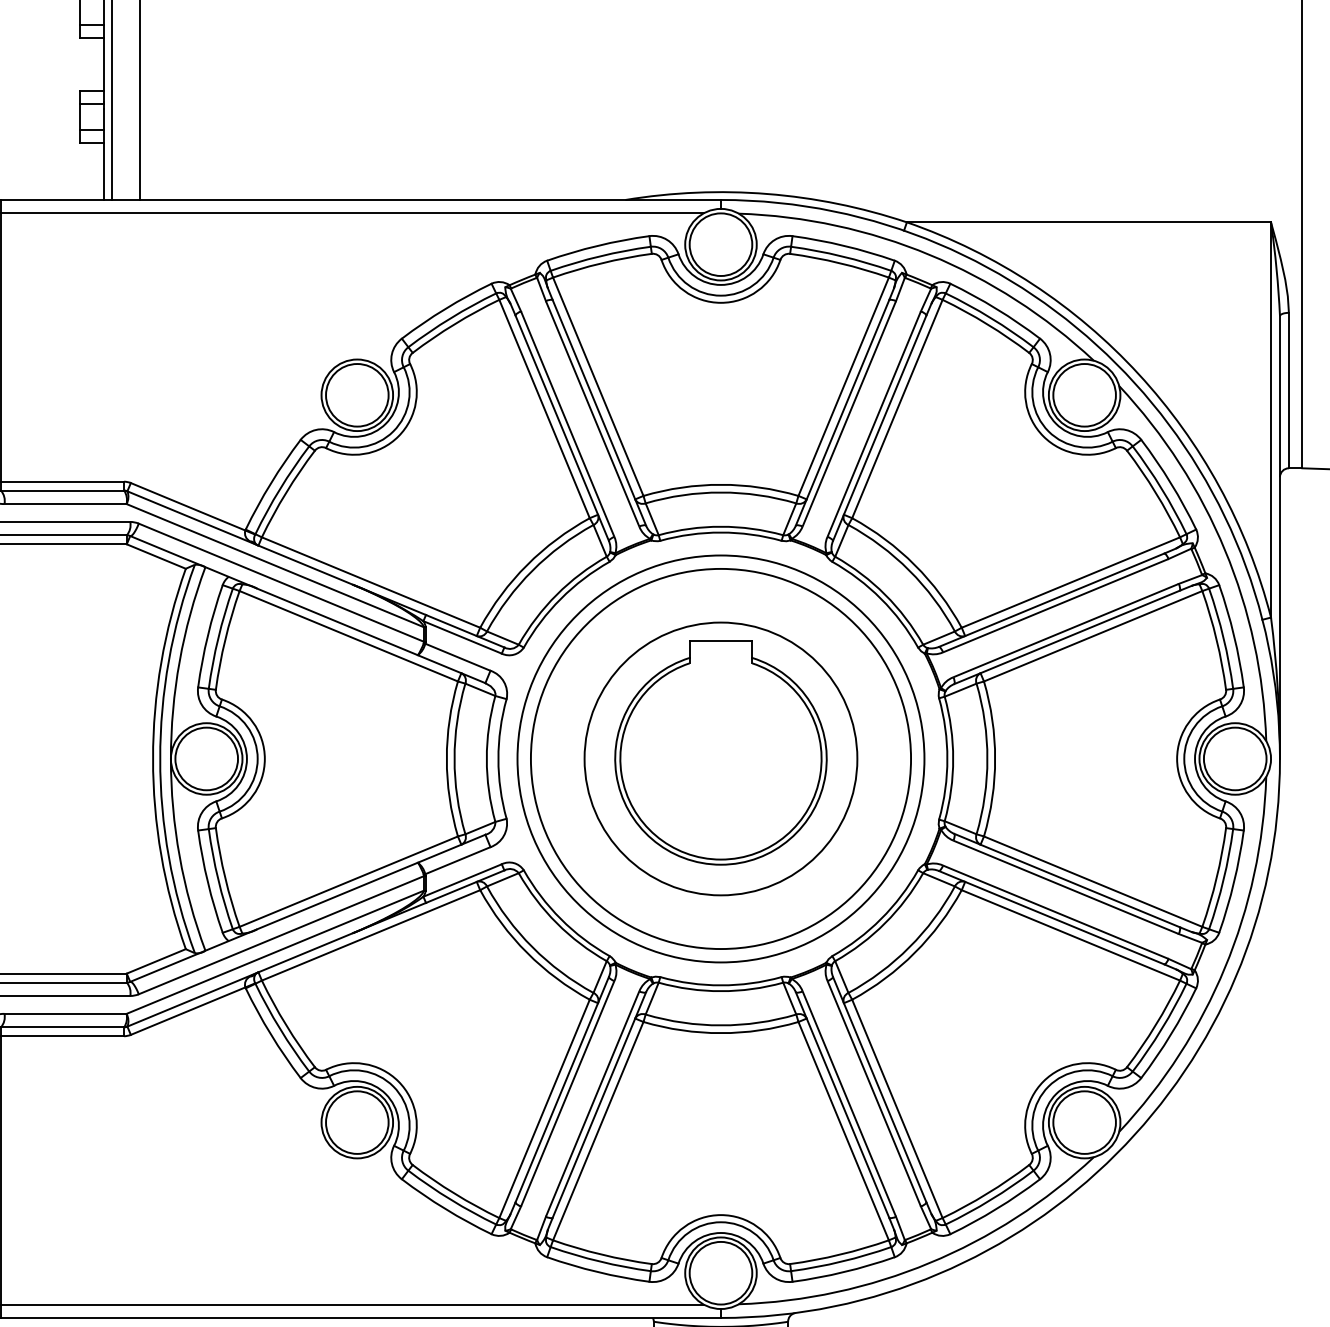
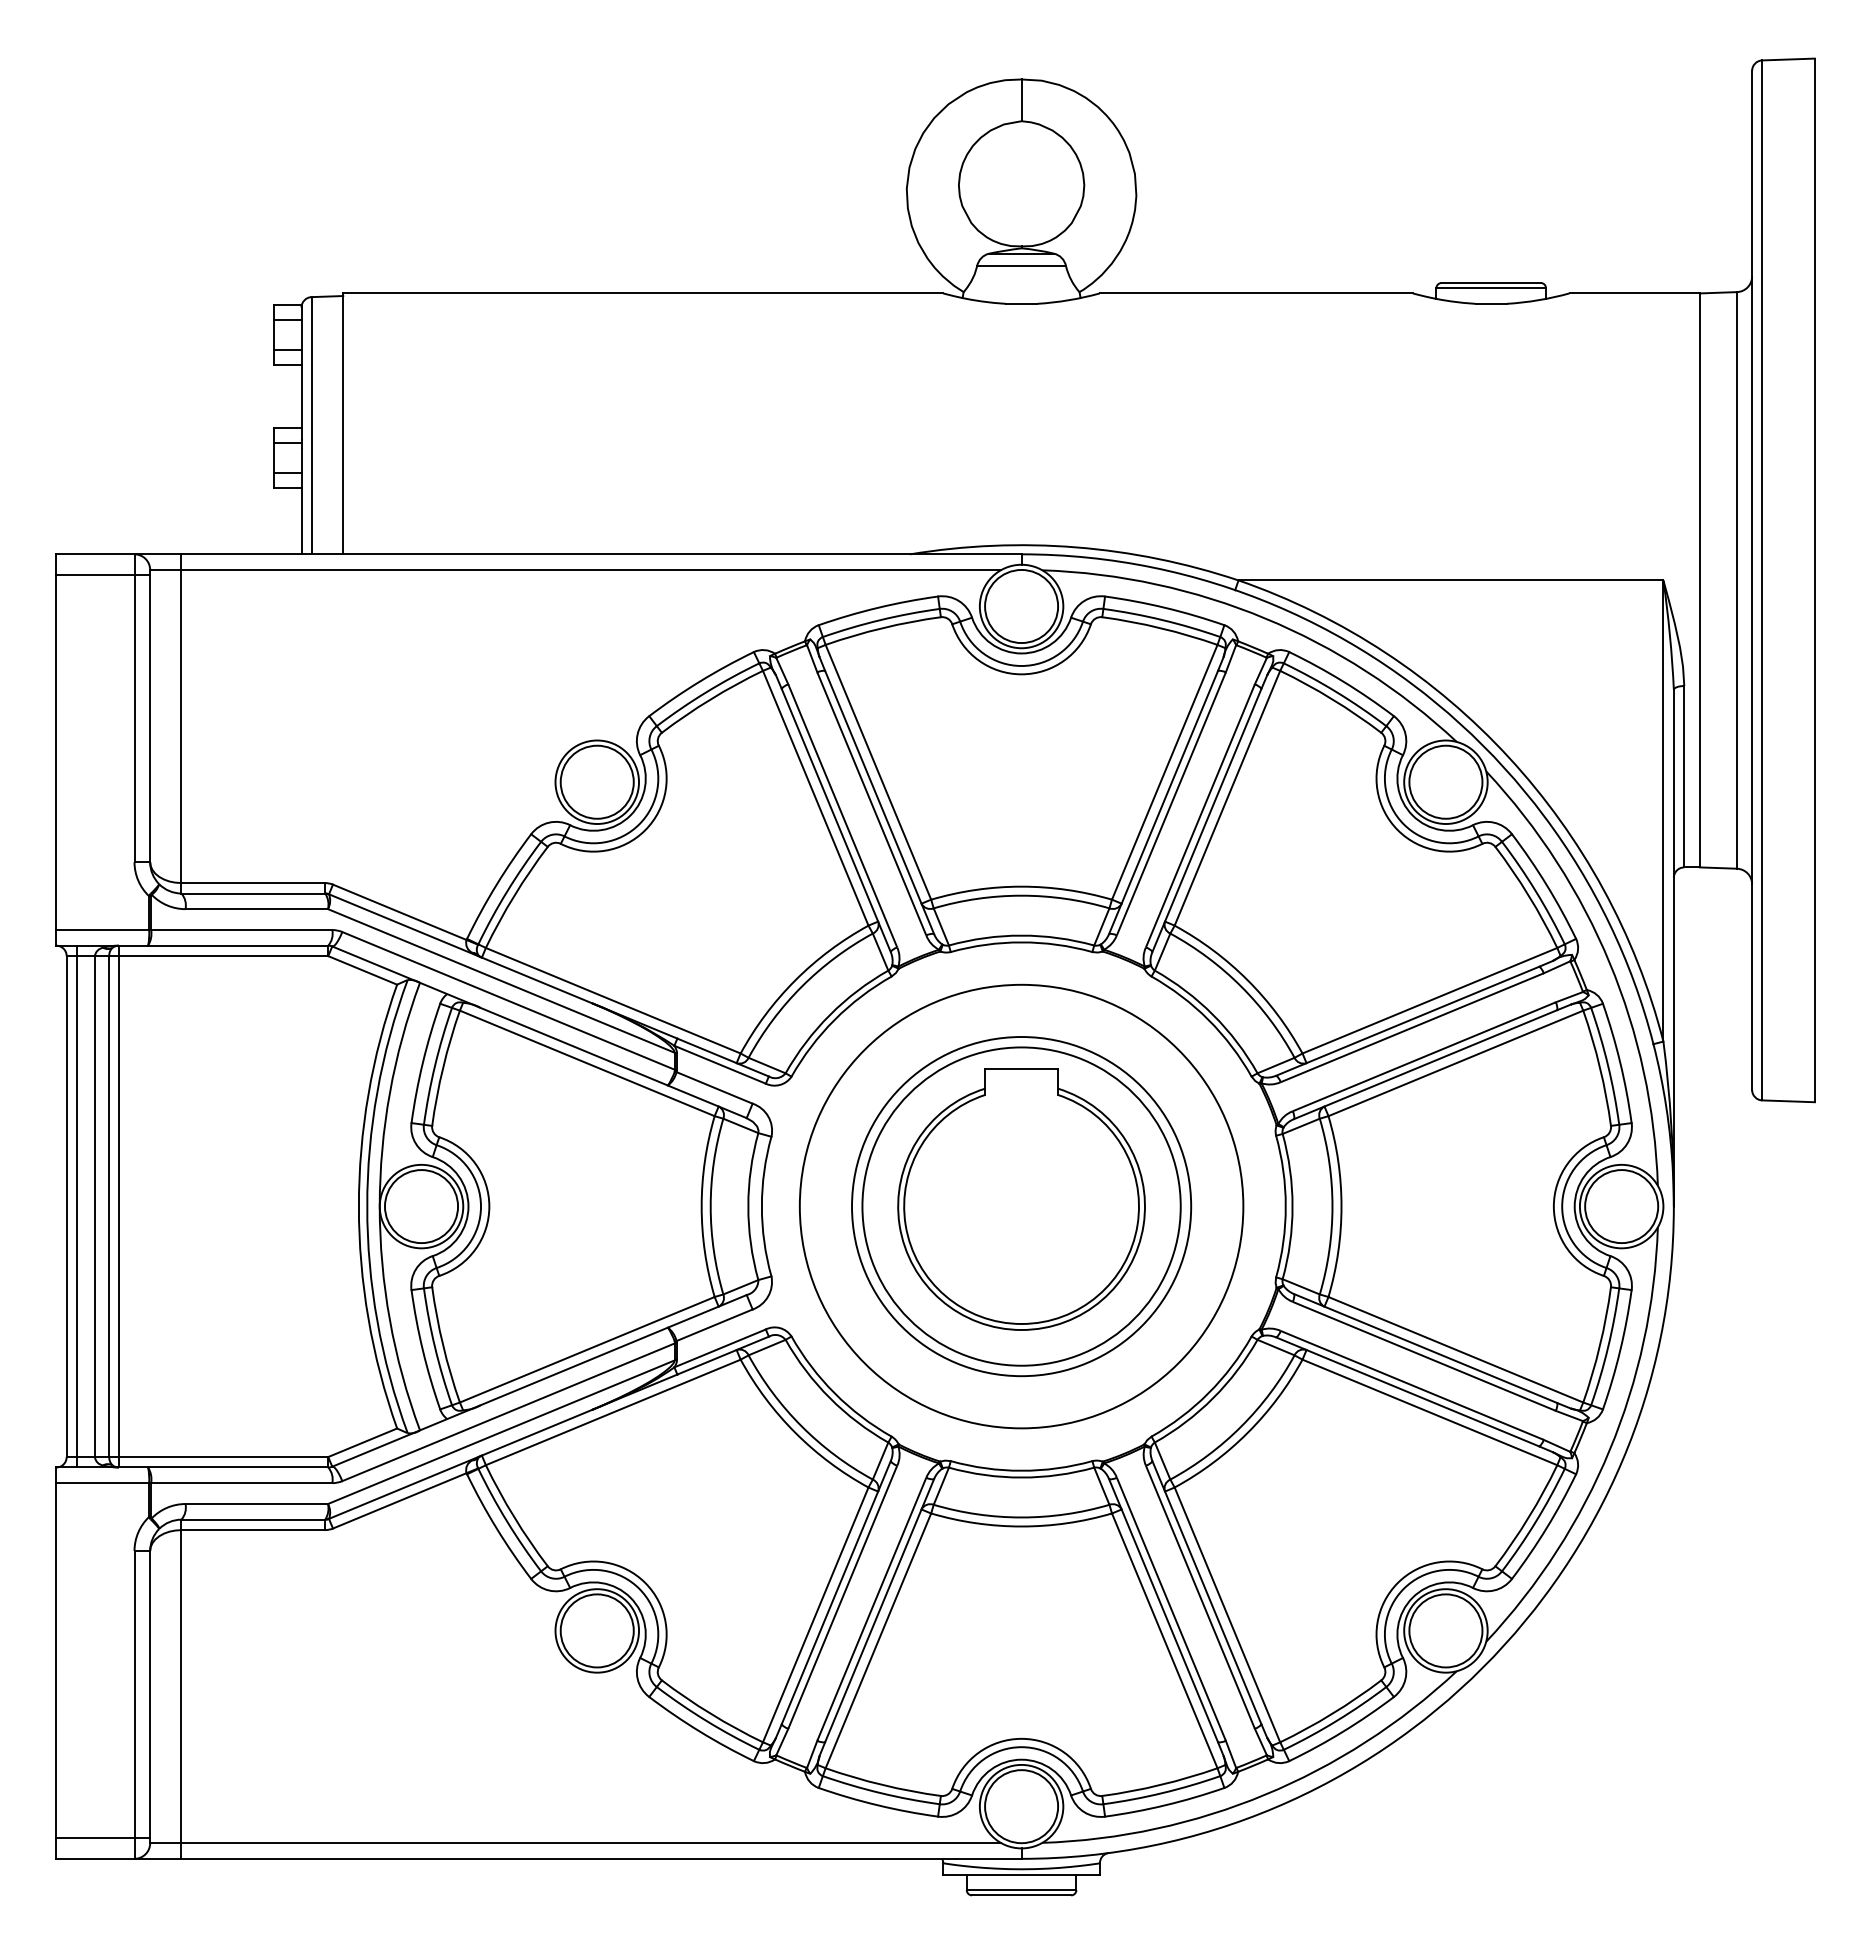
circle: (720, 758) -> (1021, 1206), size x0.71

